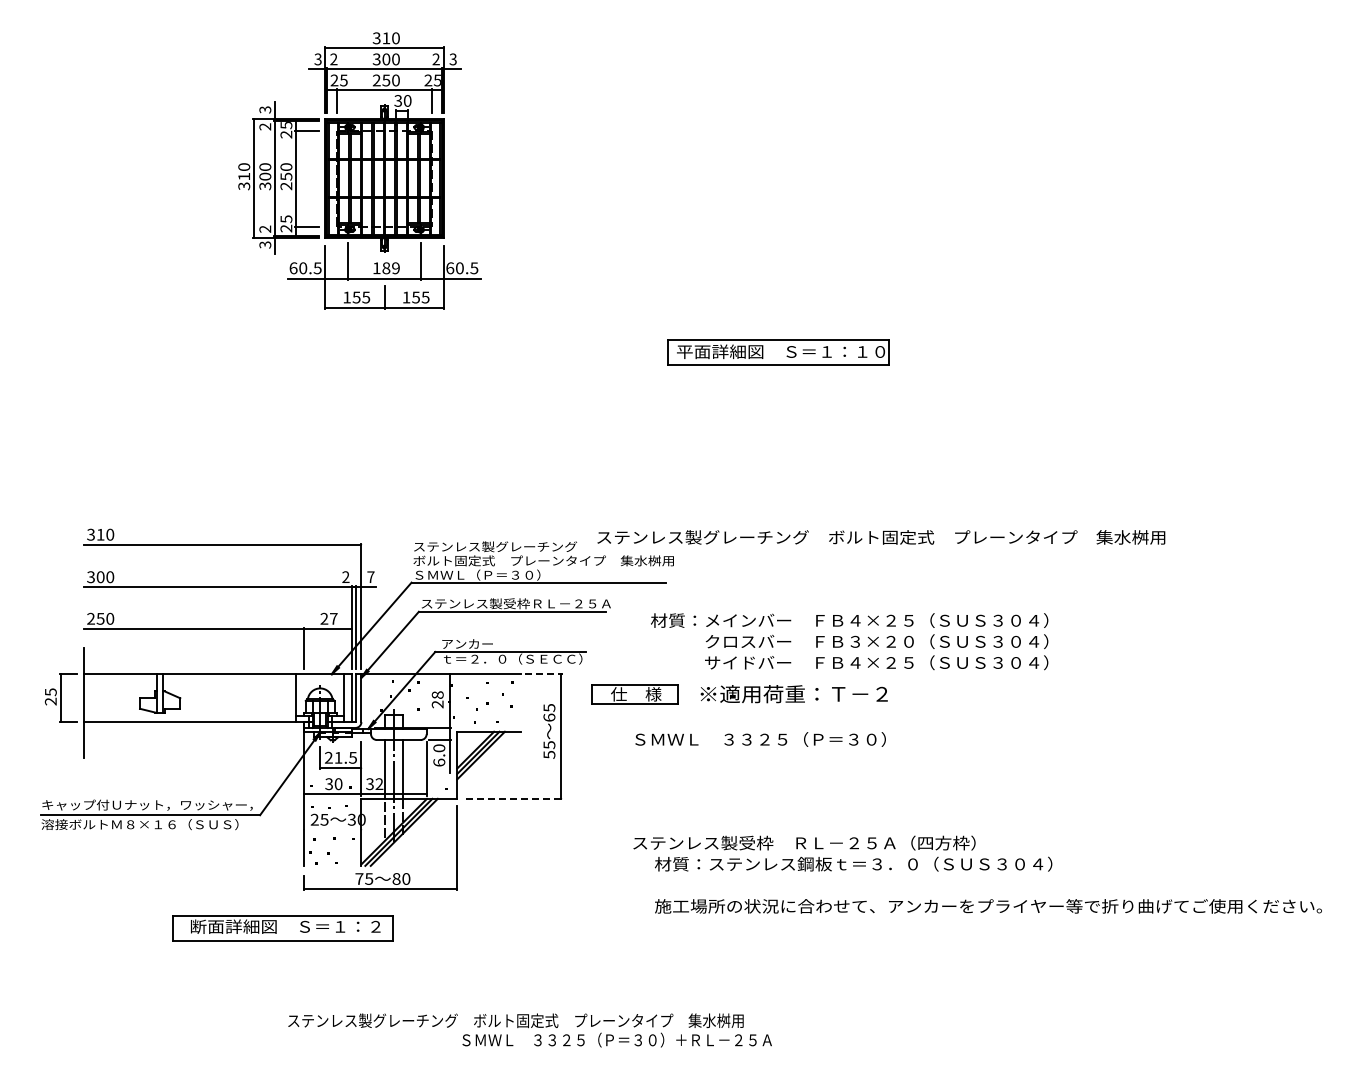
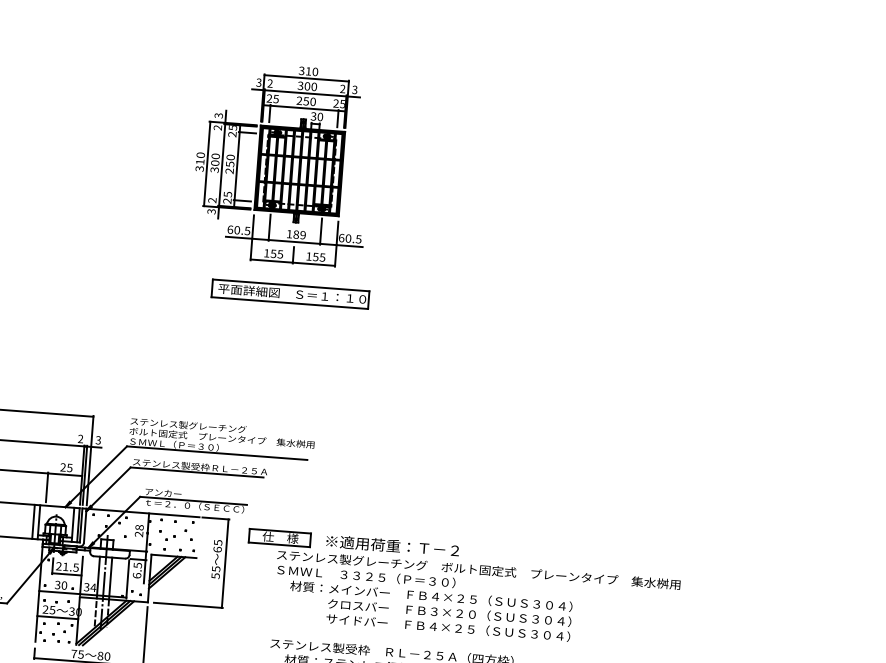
part: (359, 170) -> (282, 163), moved
part: (778, 352) -> (290, 294), moved
text: (881, 537) -> (478, 569), moved
text: (370, 577) -> (98, 440), 7 -> 3
text: (333, 618) -> (69, 467), 27 -> 25
text: (849, 641) -> (430, 611), moved
line: (543, 674) -> (215, 518), dashed -> solid
line: (288, 698) -> (33, 522), added
text: (439, 748) -> (137, 565), 6.0 -> 6.5
text: (379, 783) -> (93, 587), 32 -> 34
line: (514, 798) -> (188, 605), dashed -> solid
line: (332, 829) -> (57, 617), added

